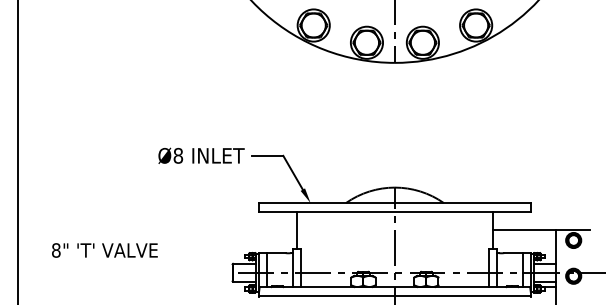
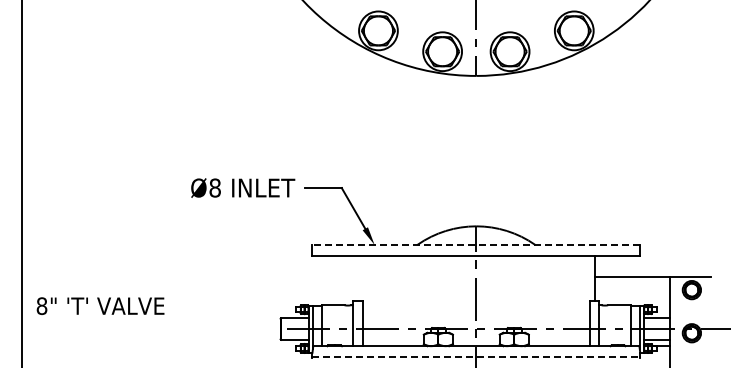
line: (395, 202) -> (476, 244), solid -> dashed
line: (296, 230) -> (357, 277), removed
text: (104, 249) -> (100, 305), moved
line: (395, 295) -> (476, 356), solid -> dashed

